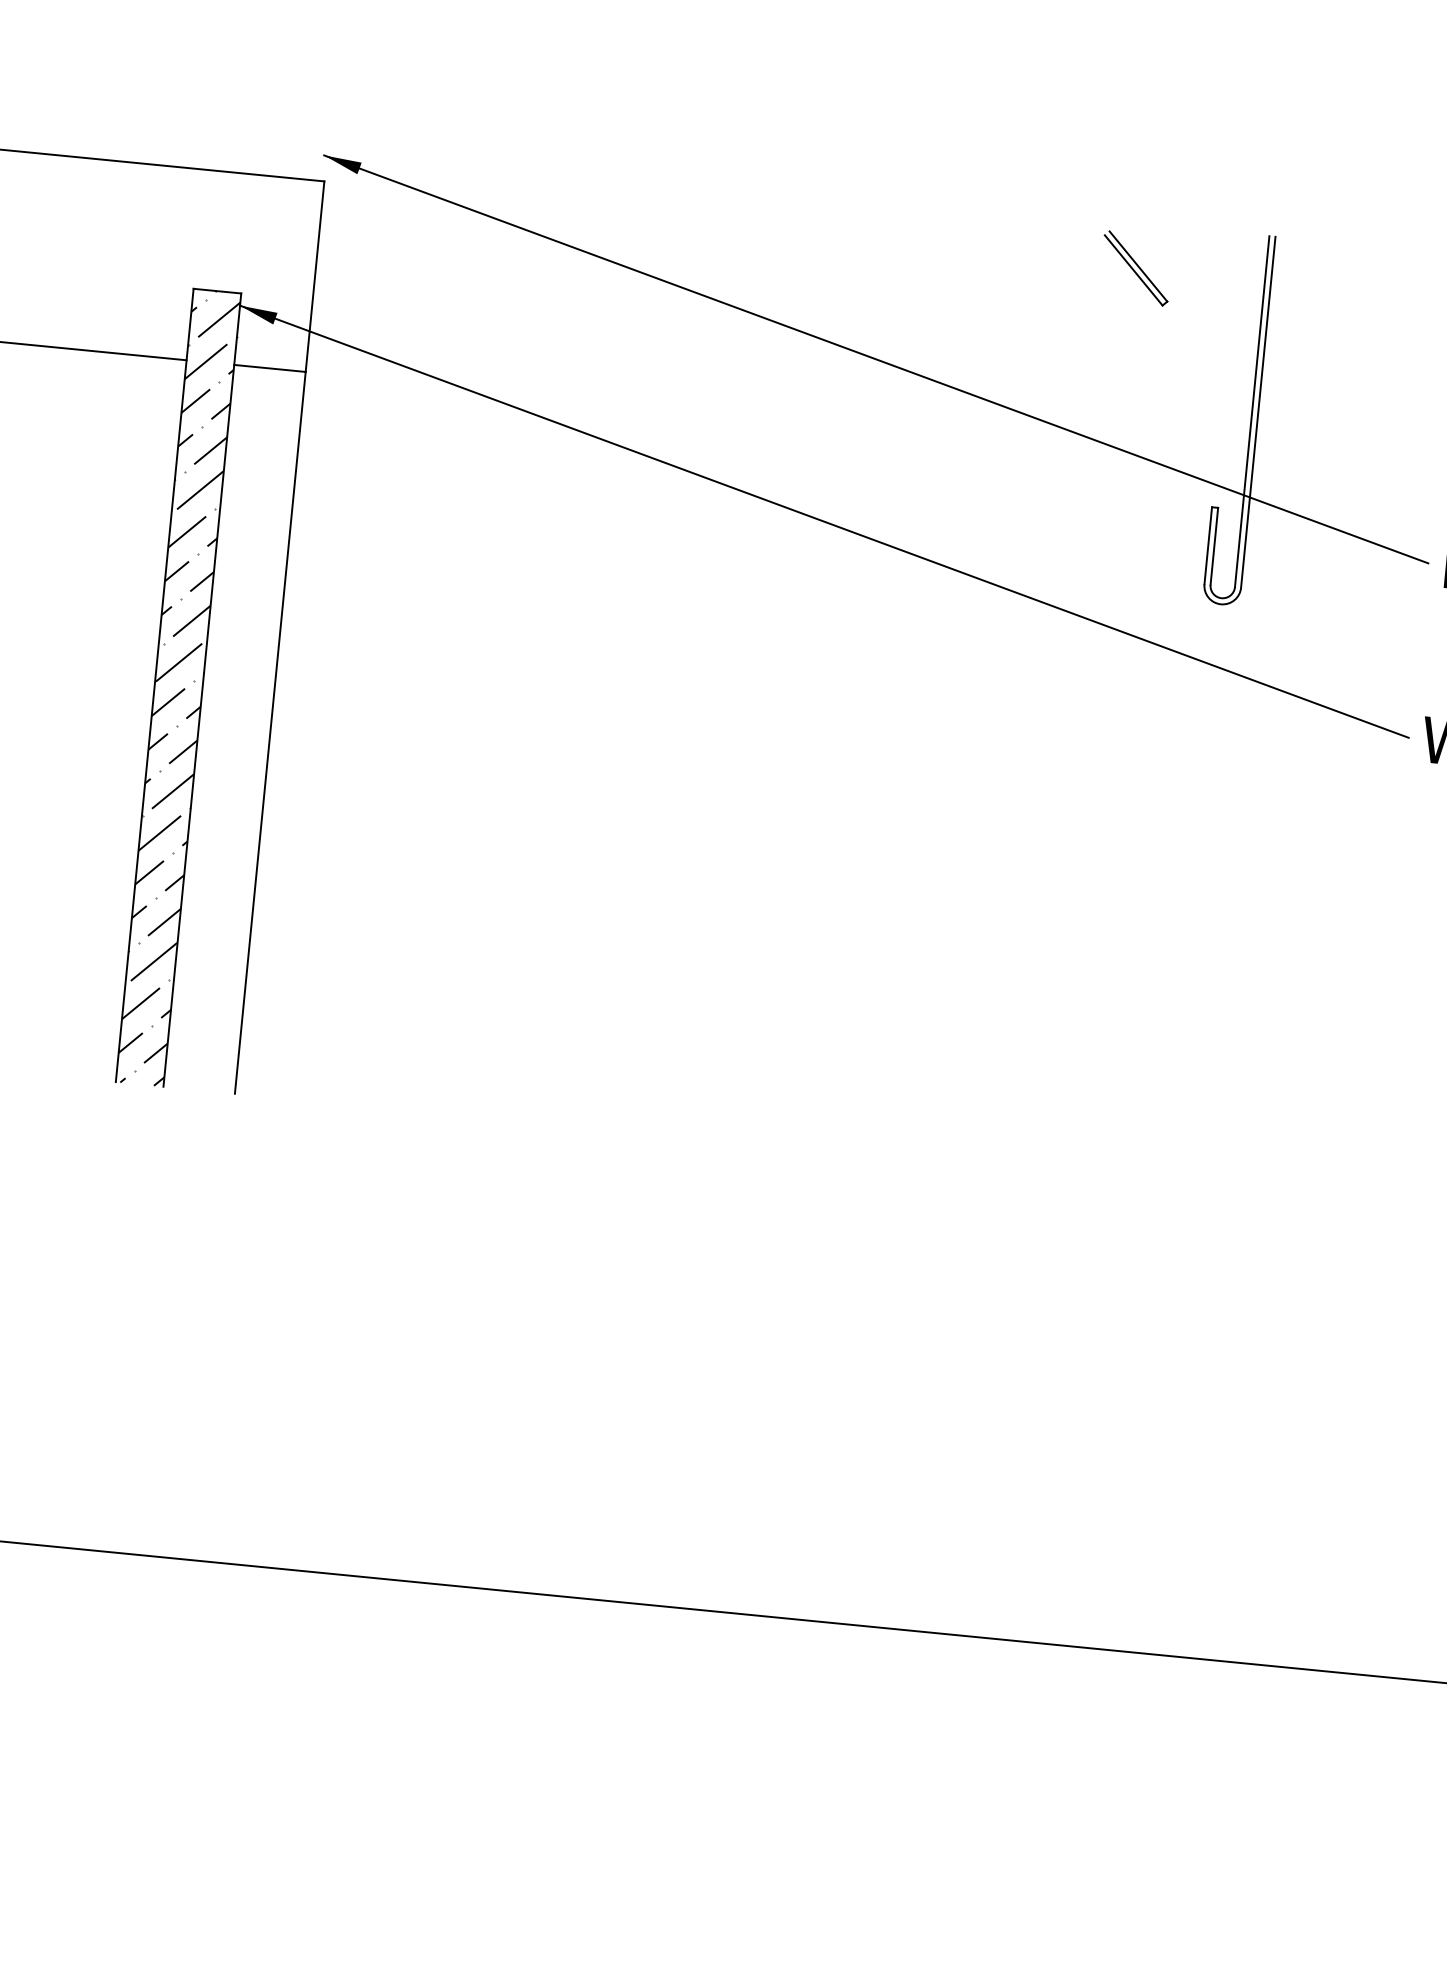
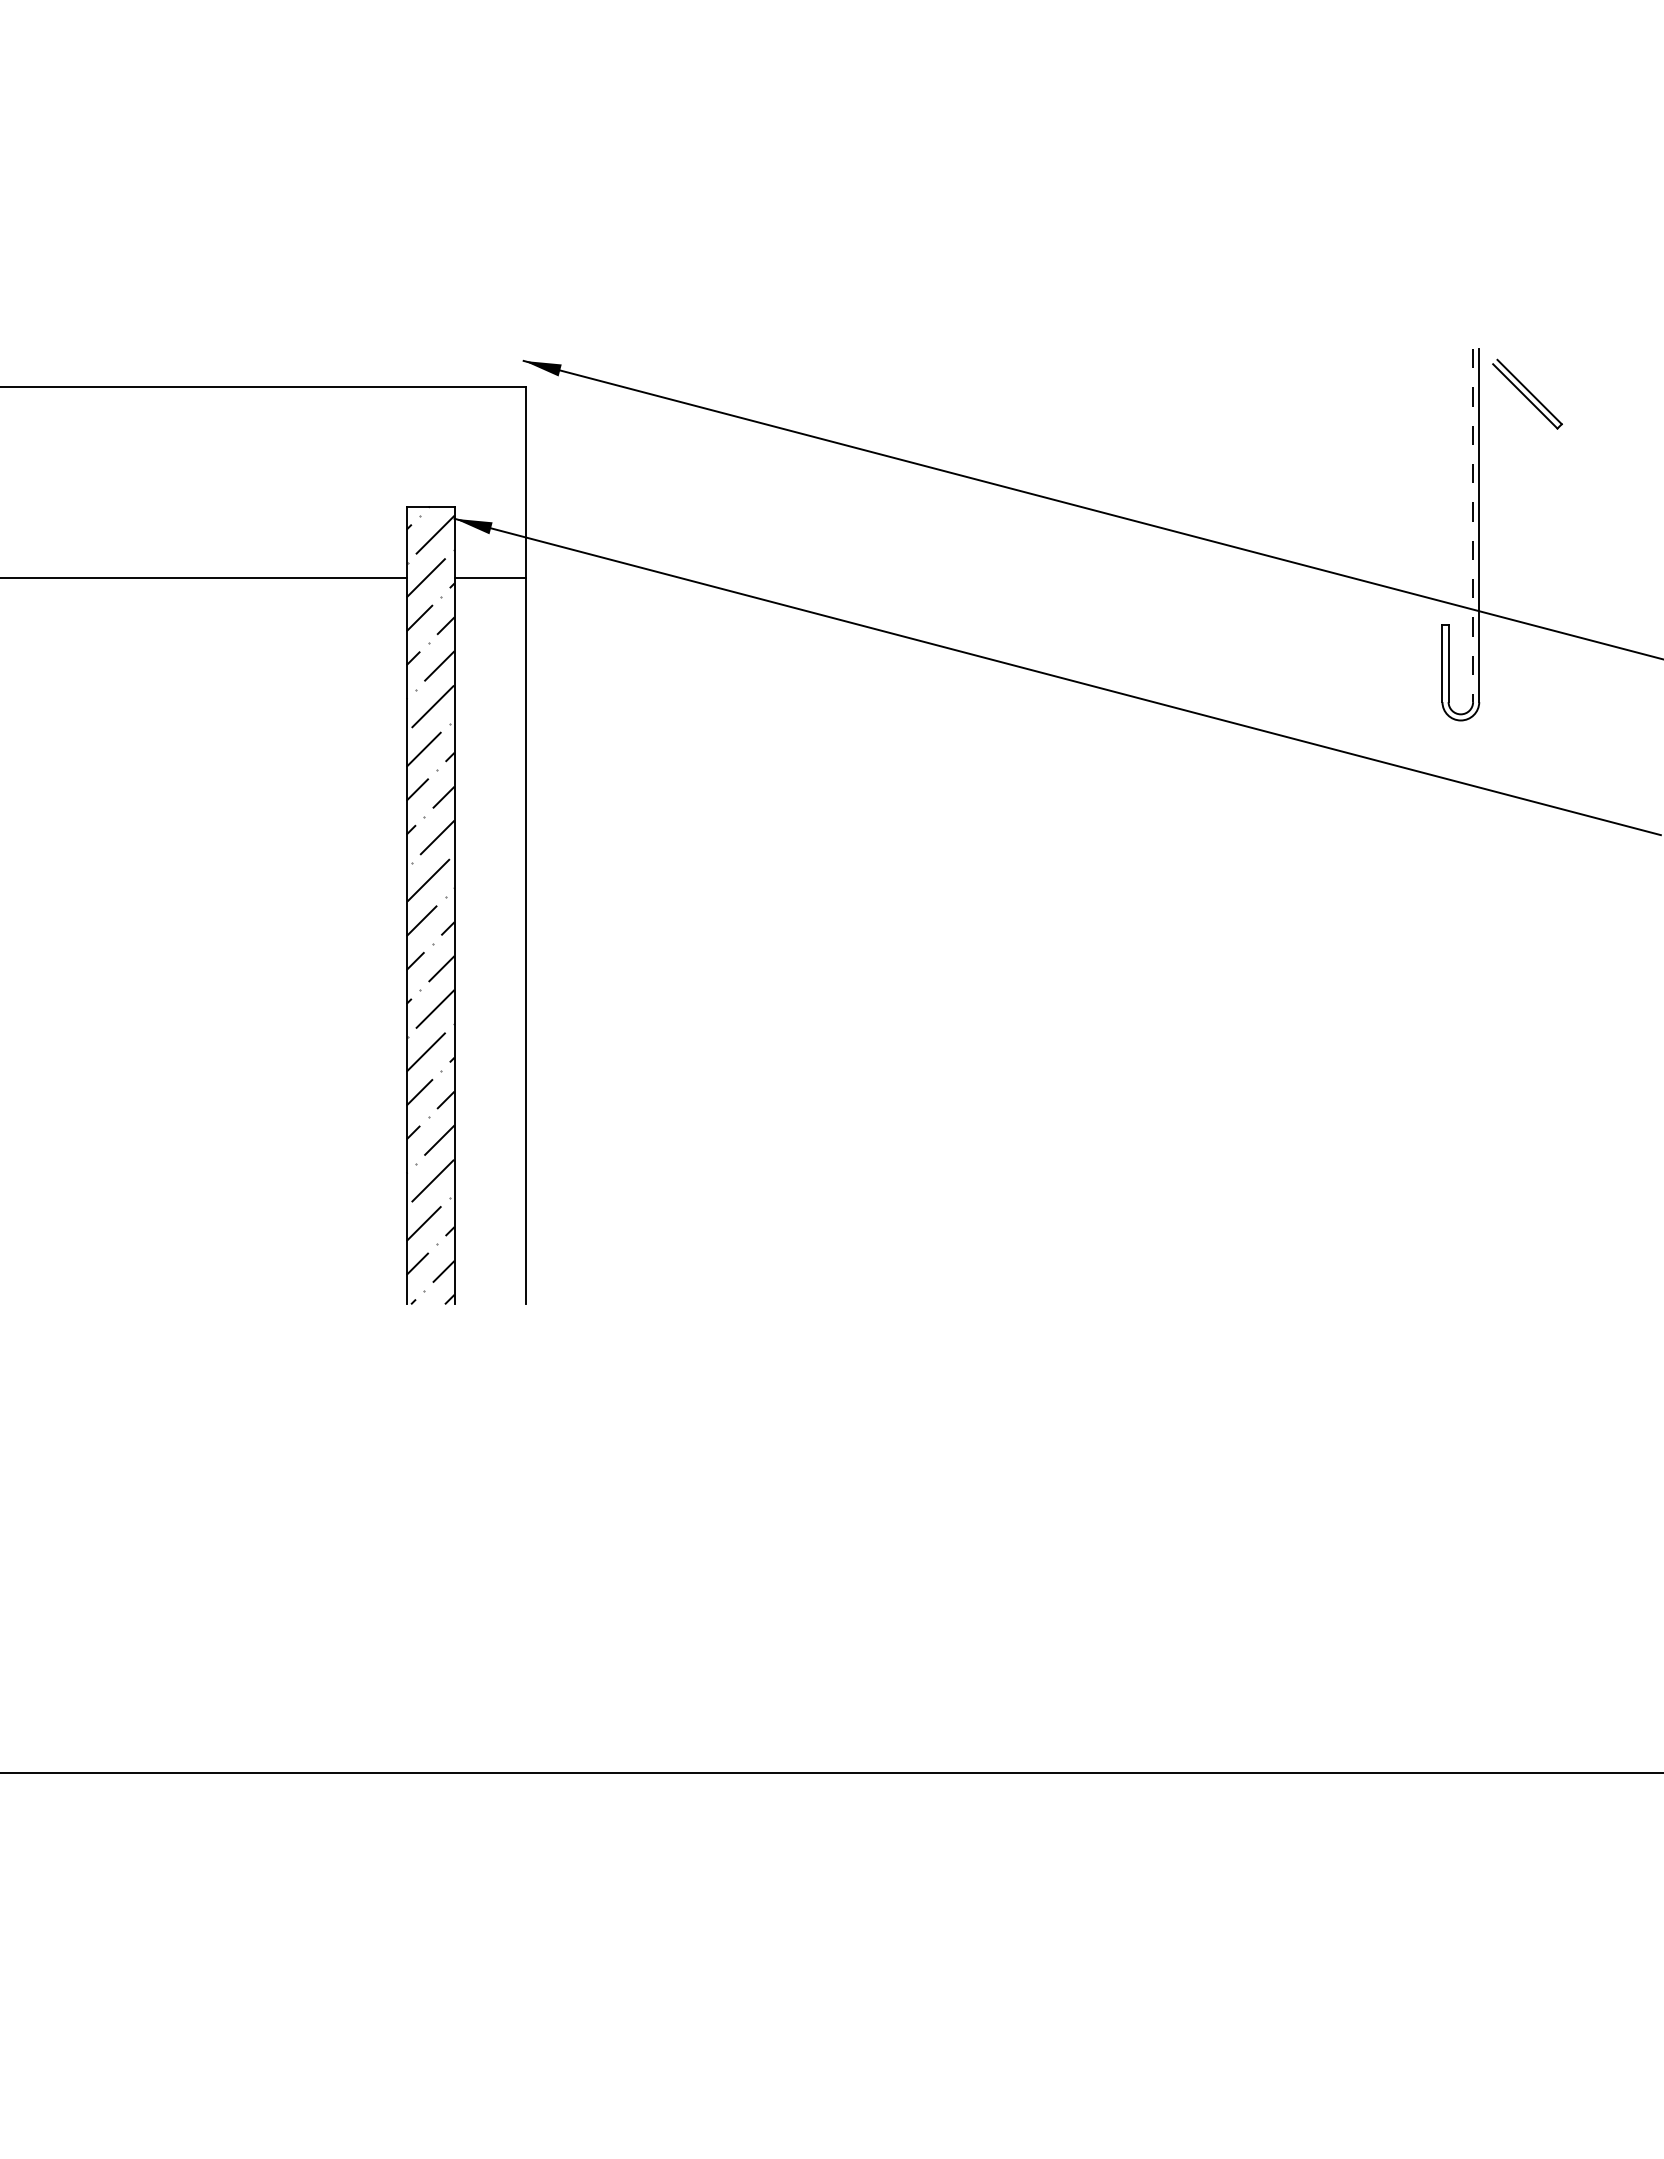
part: (1136, 267) -> (1527, 393), moved
line: (1252, 411) -> (1473, 525), solid -> dashed

